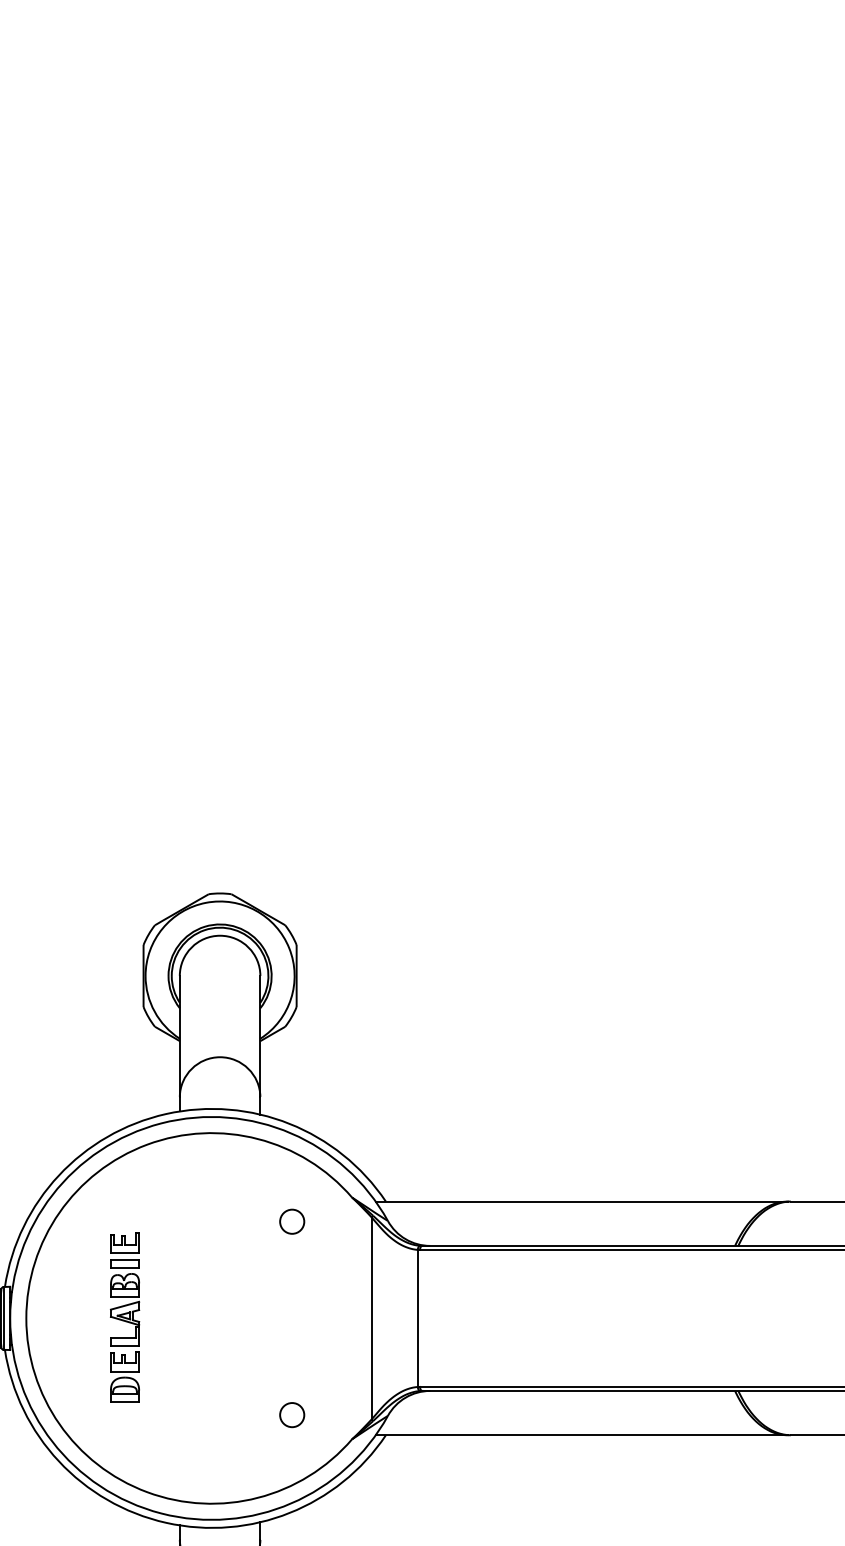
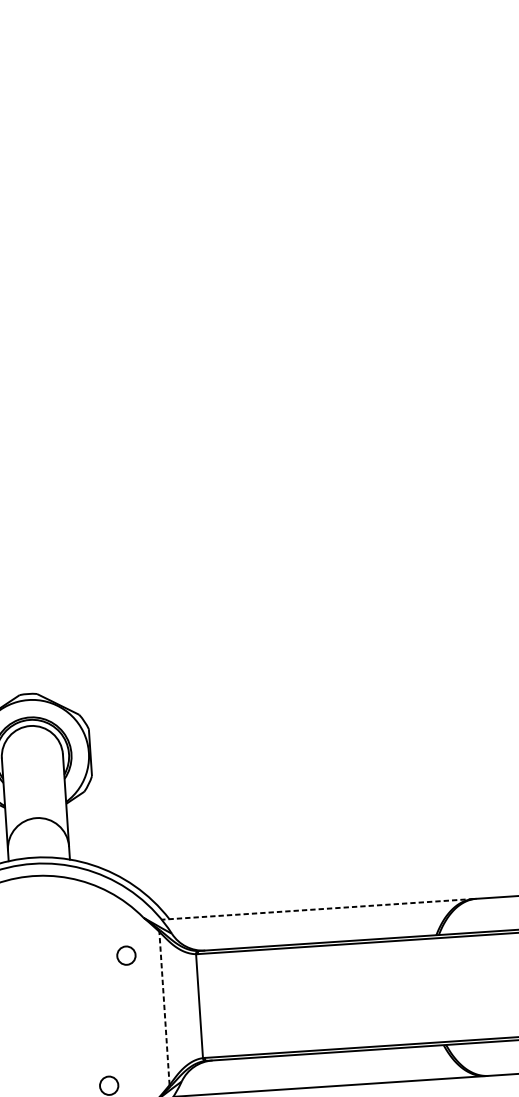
line: (581, 1201) -> (317, 909), solid -> dashed
circle: (292, 1221) -> (126, 955), moved
line: (371, 1317) -> (164, 1007), solid -> dashed

